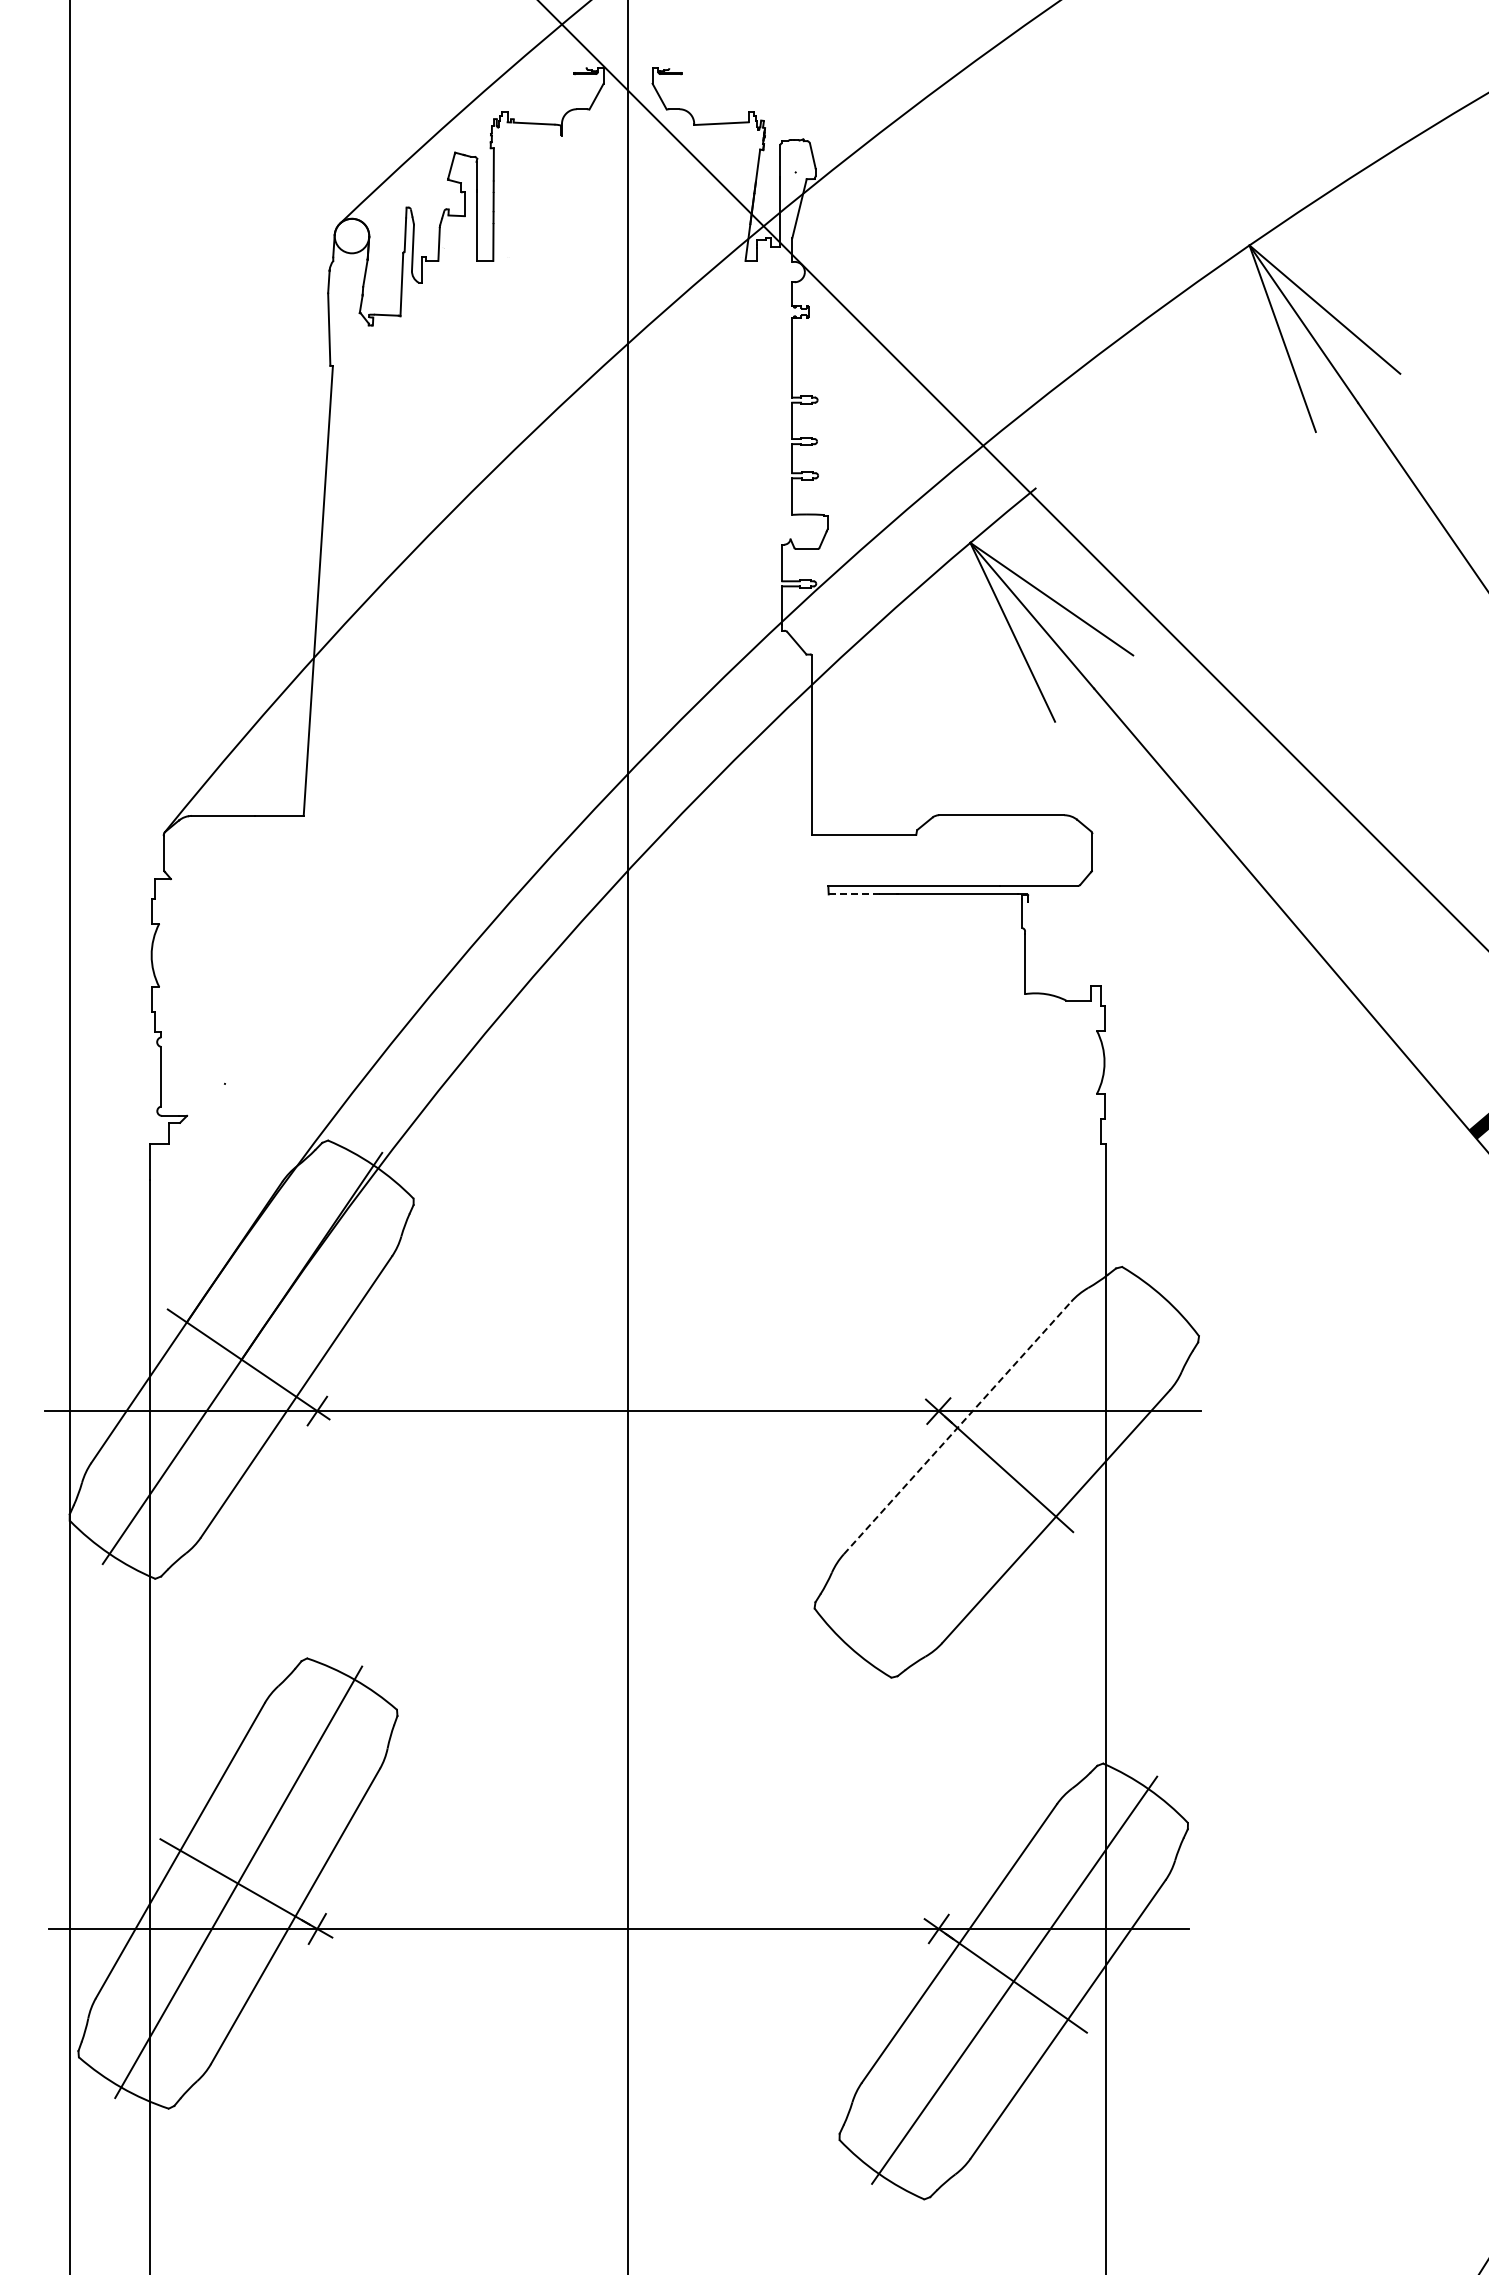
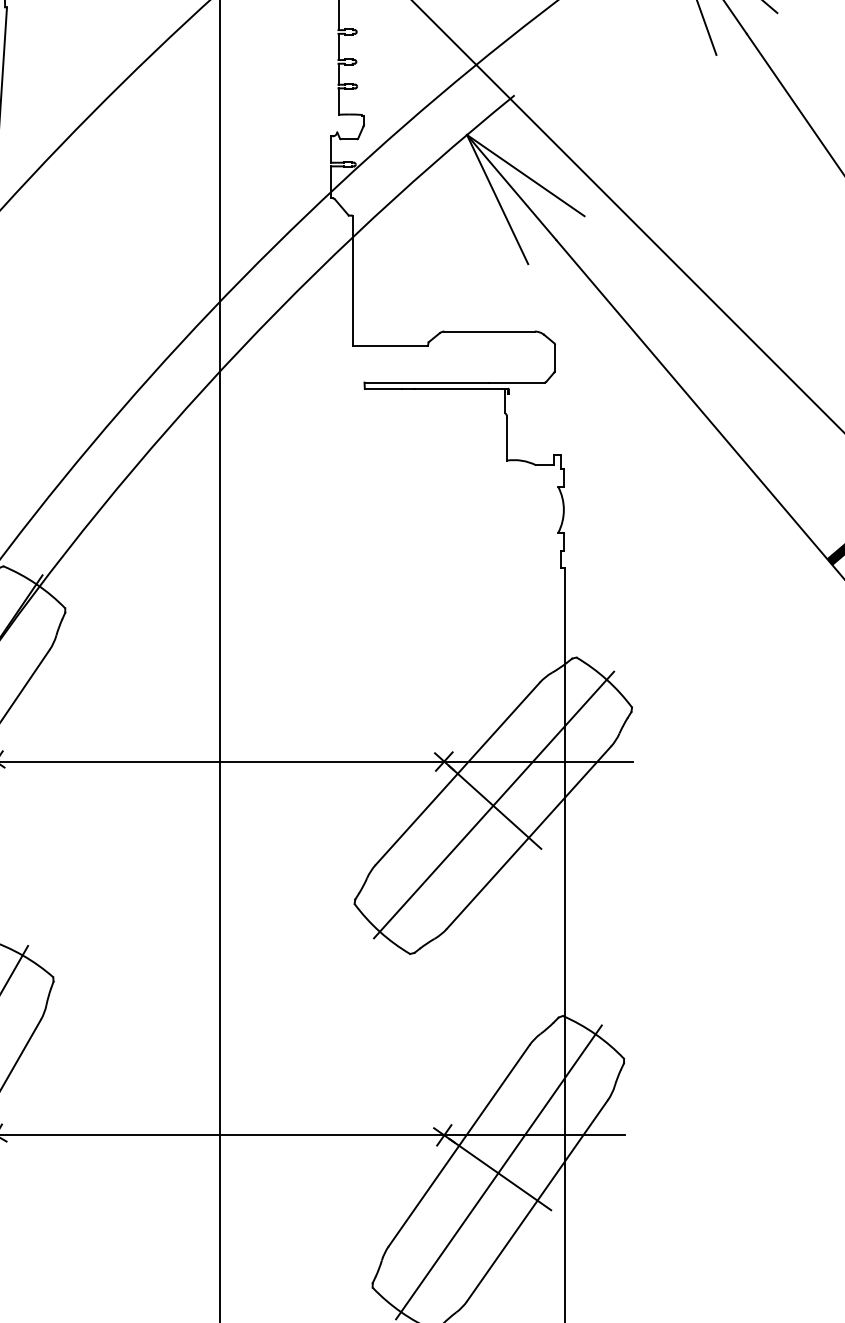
line: (854, 894) -> (383, 388), dashed -> solid
line: (957, 1427) -> (457, 773), dashed -> solid
line: (1007, 1470) -> (493, 804), added

